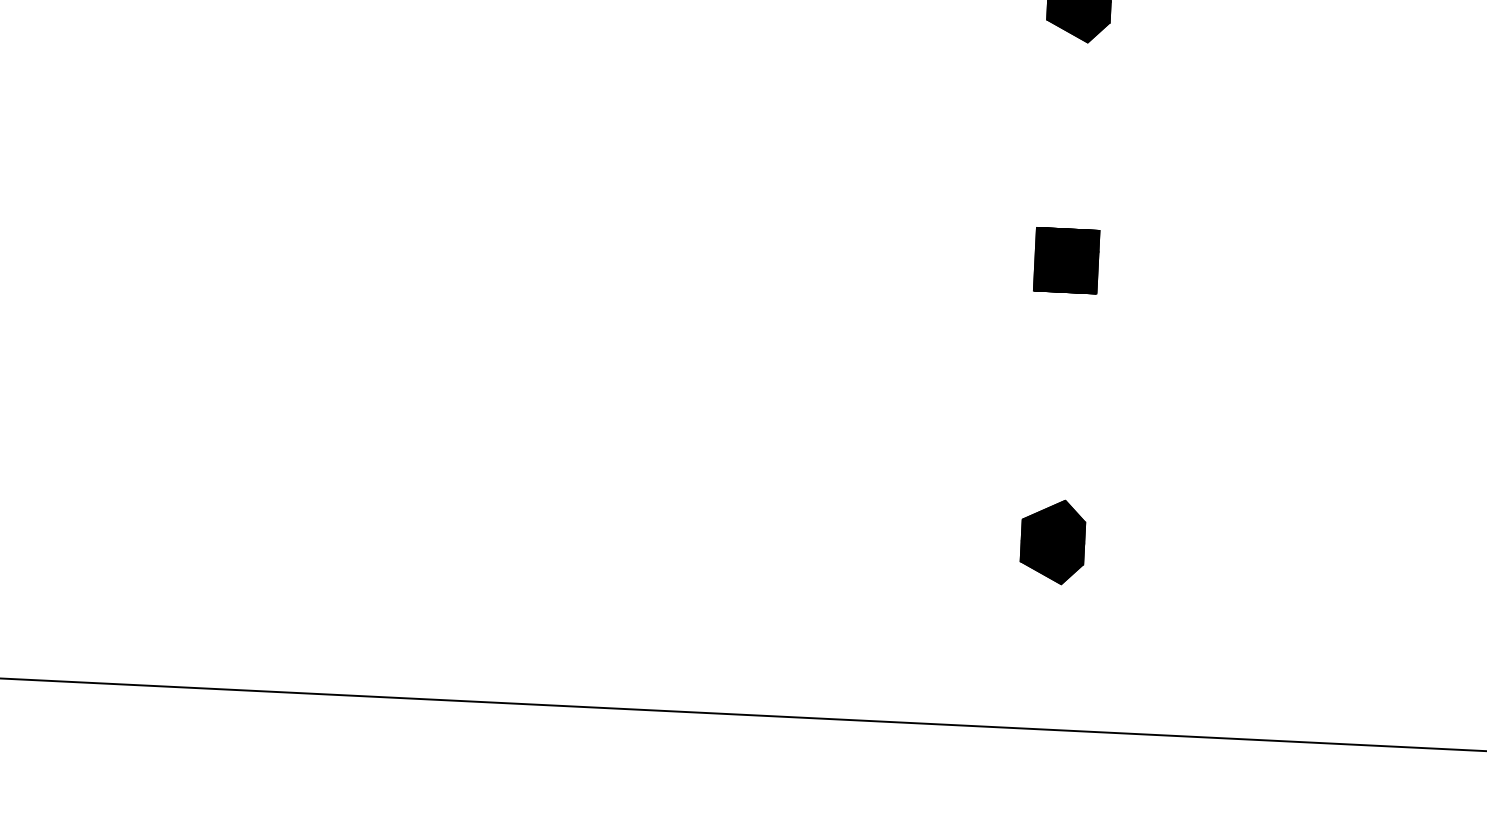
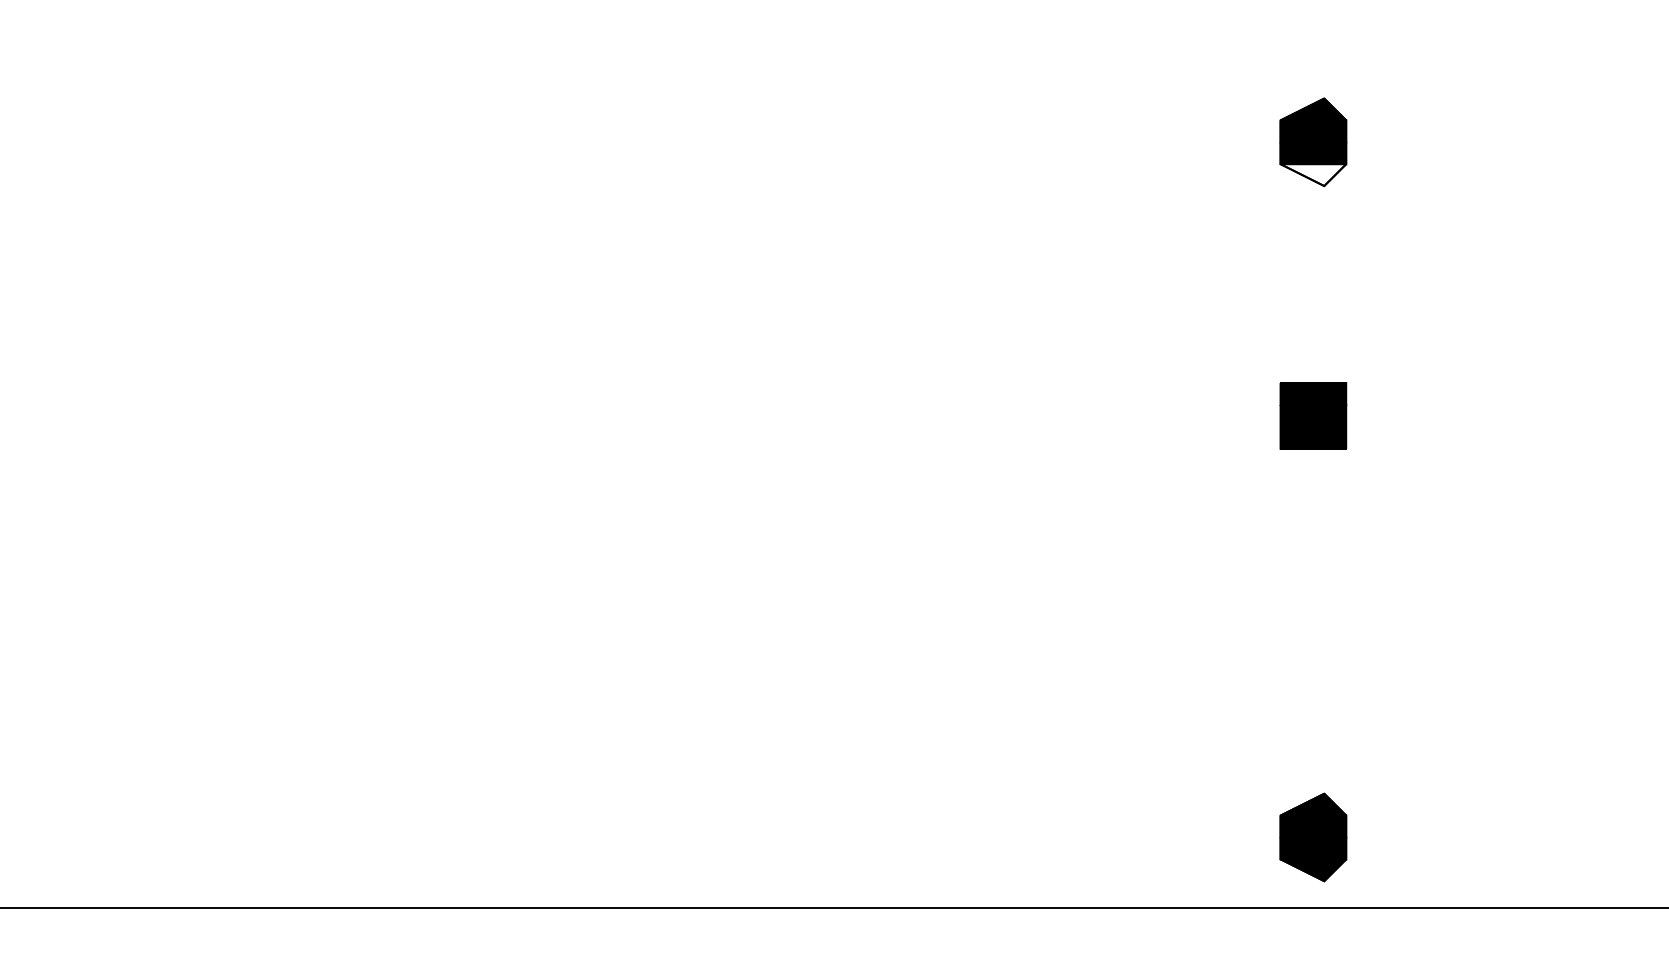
fill: (1077, 31) -> (1313, 175), removed
part: (1053, 542) -> (1313, 837), moved

